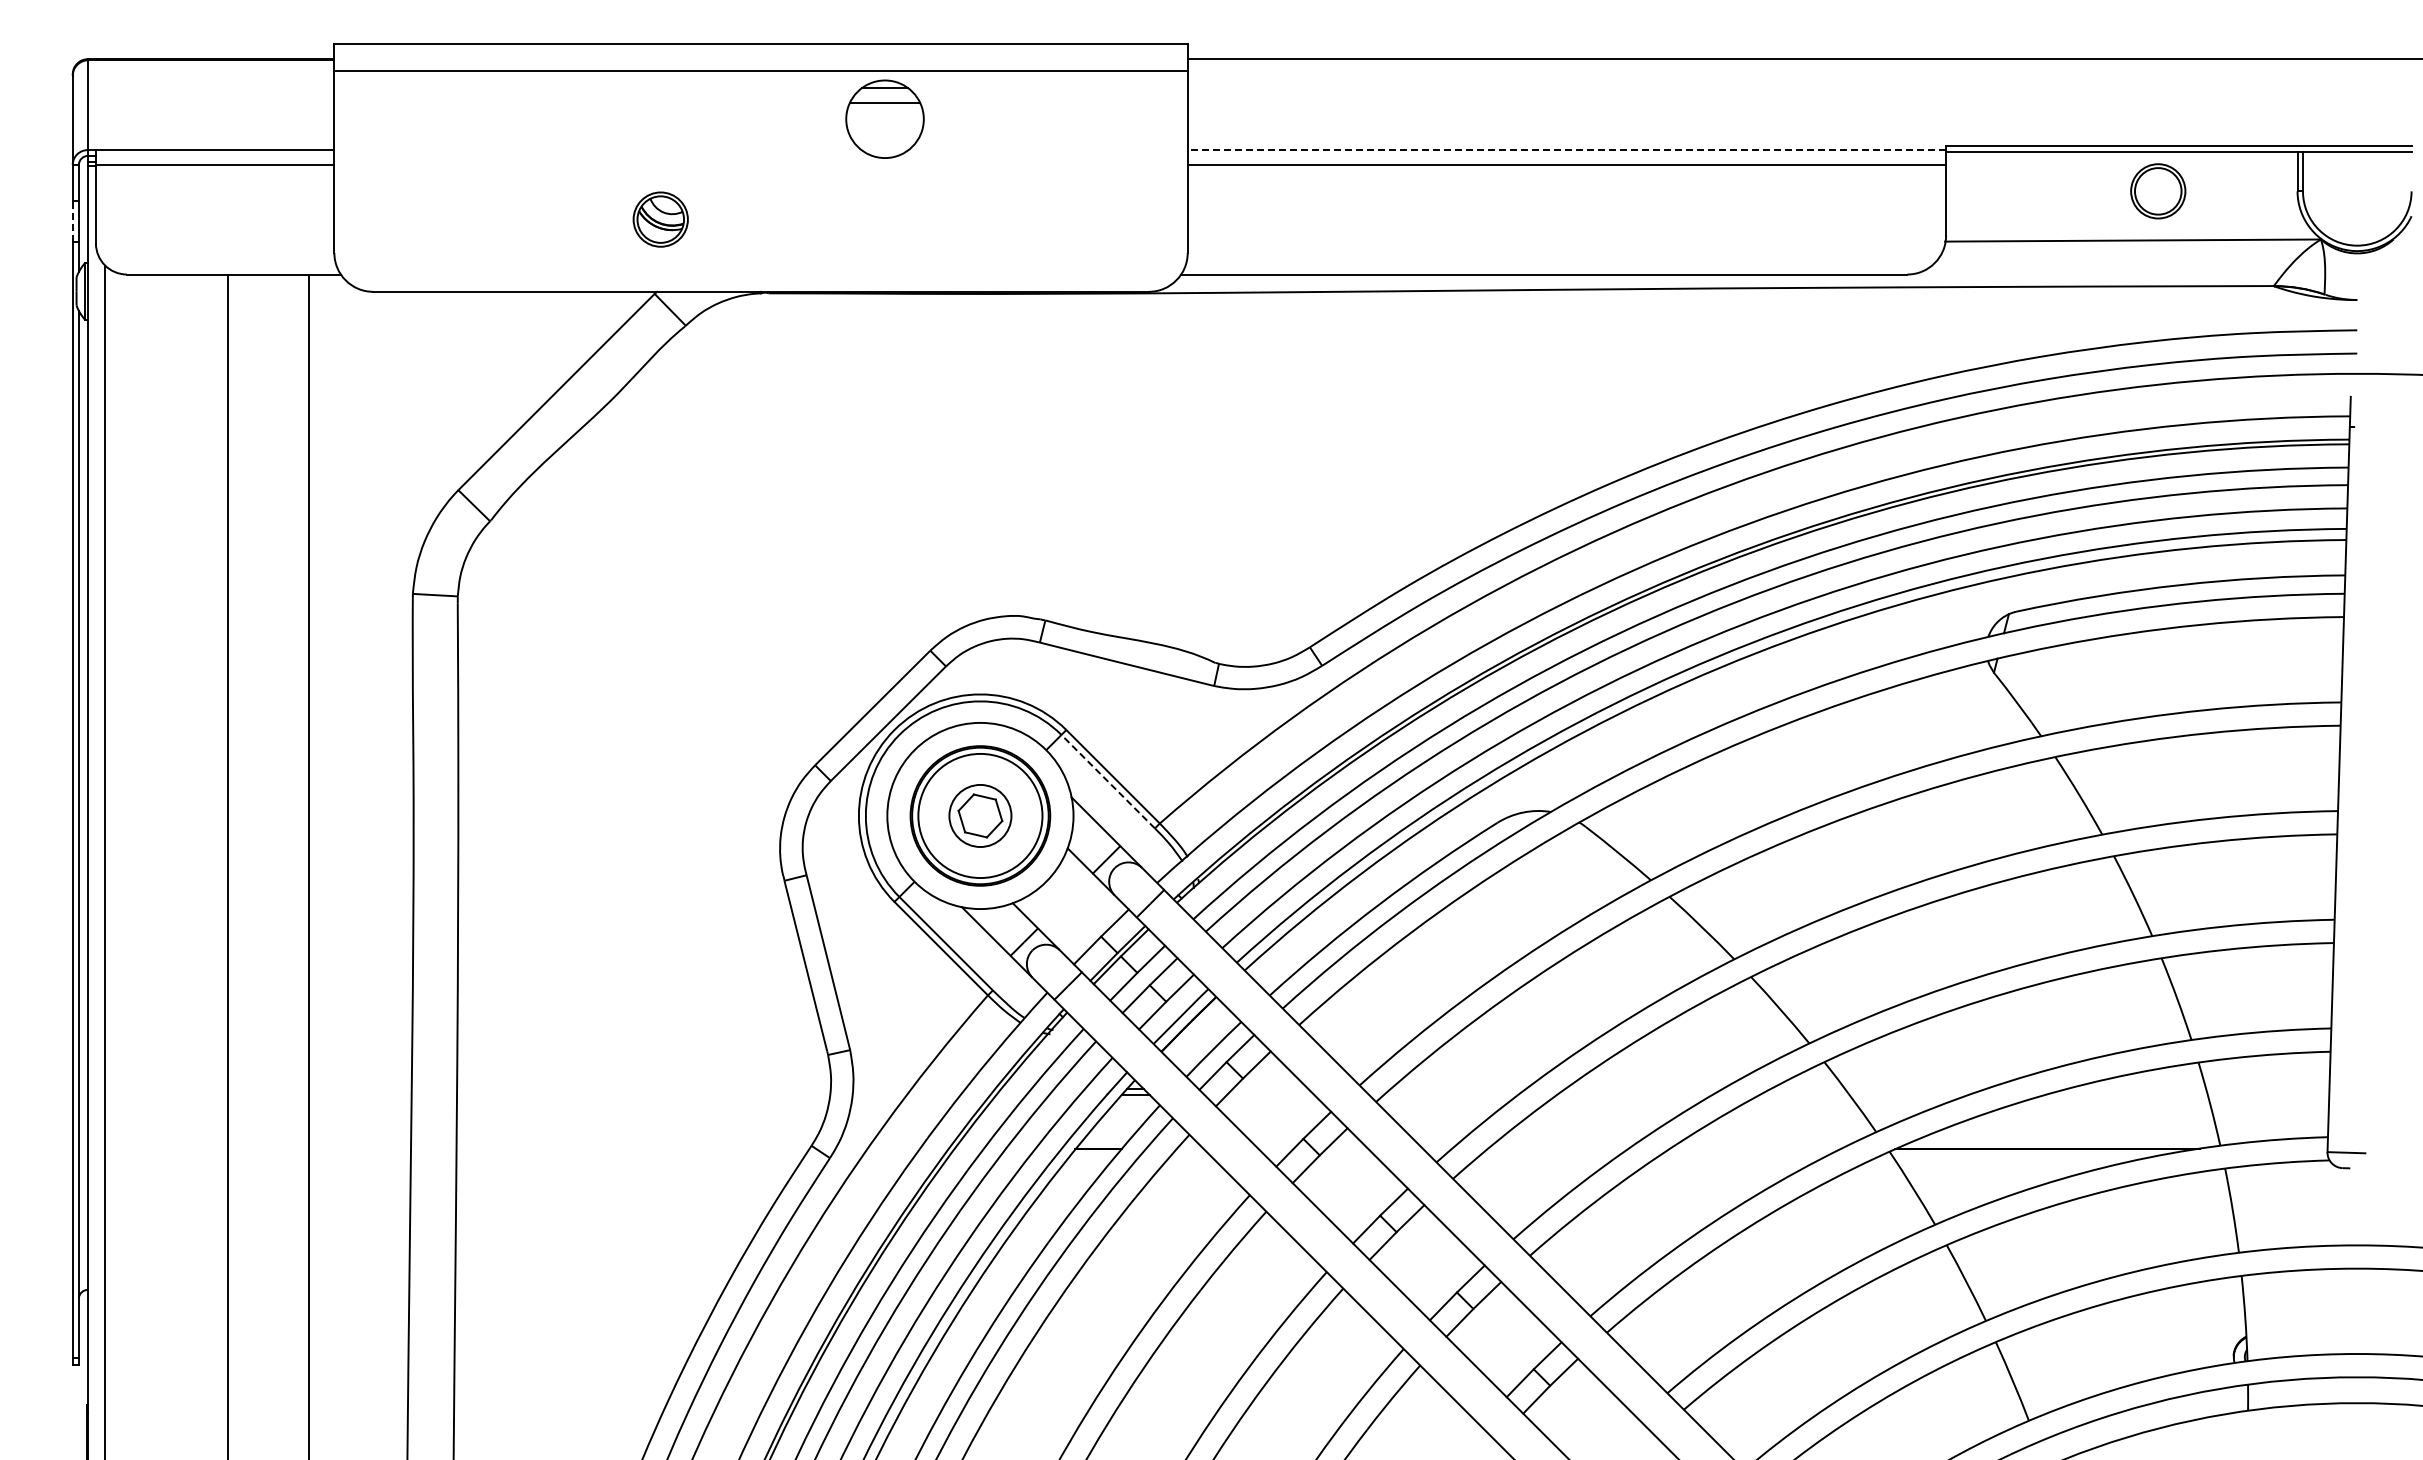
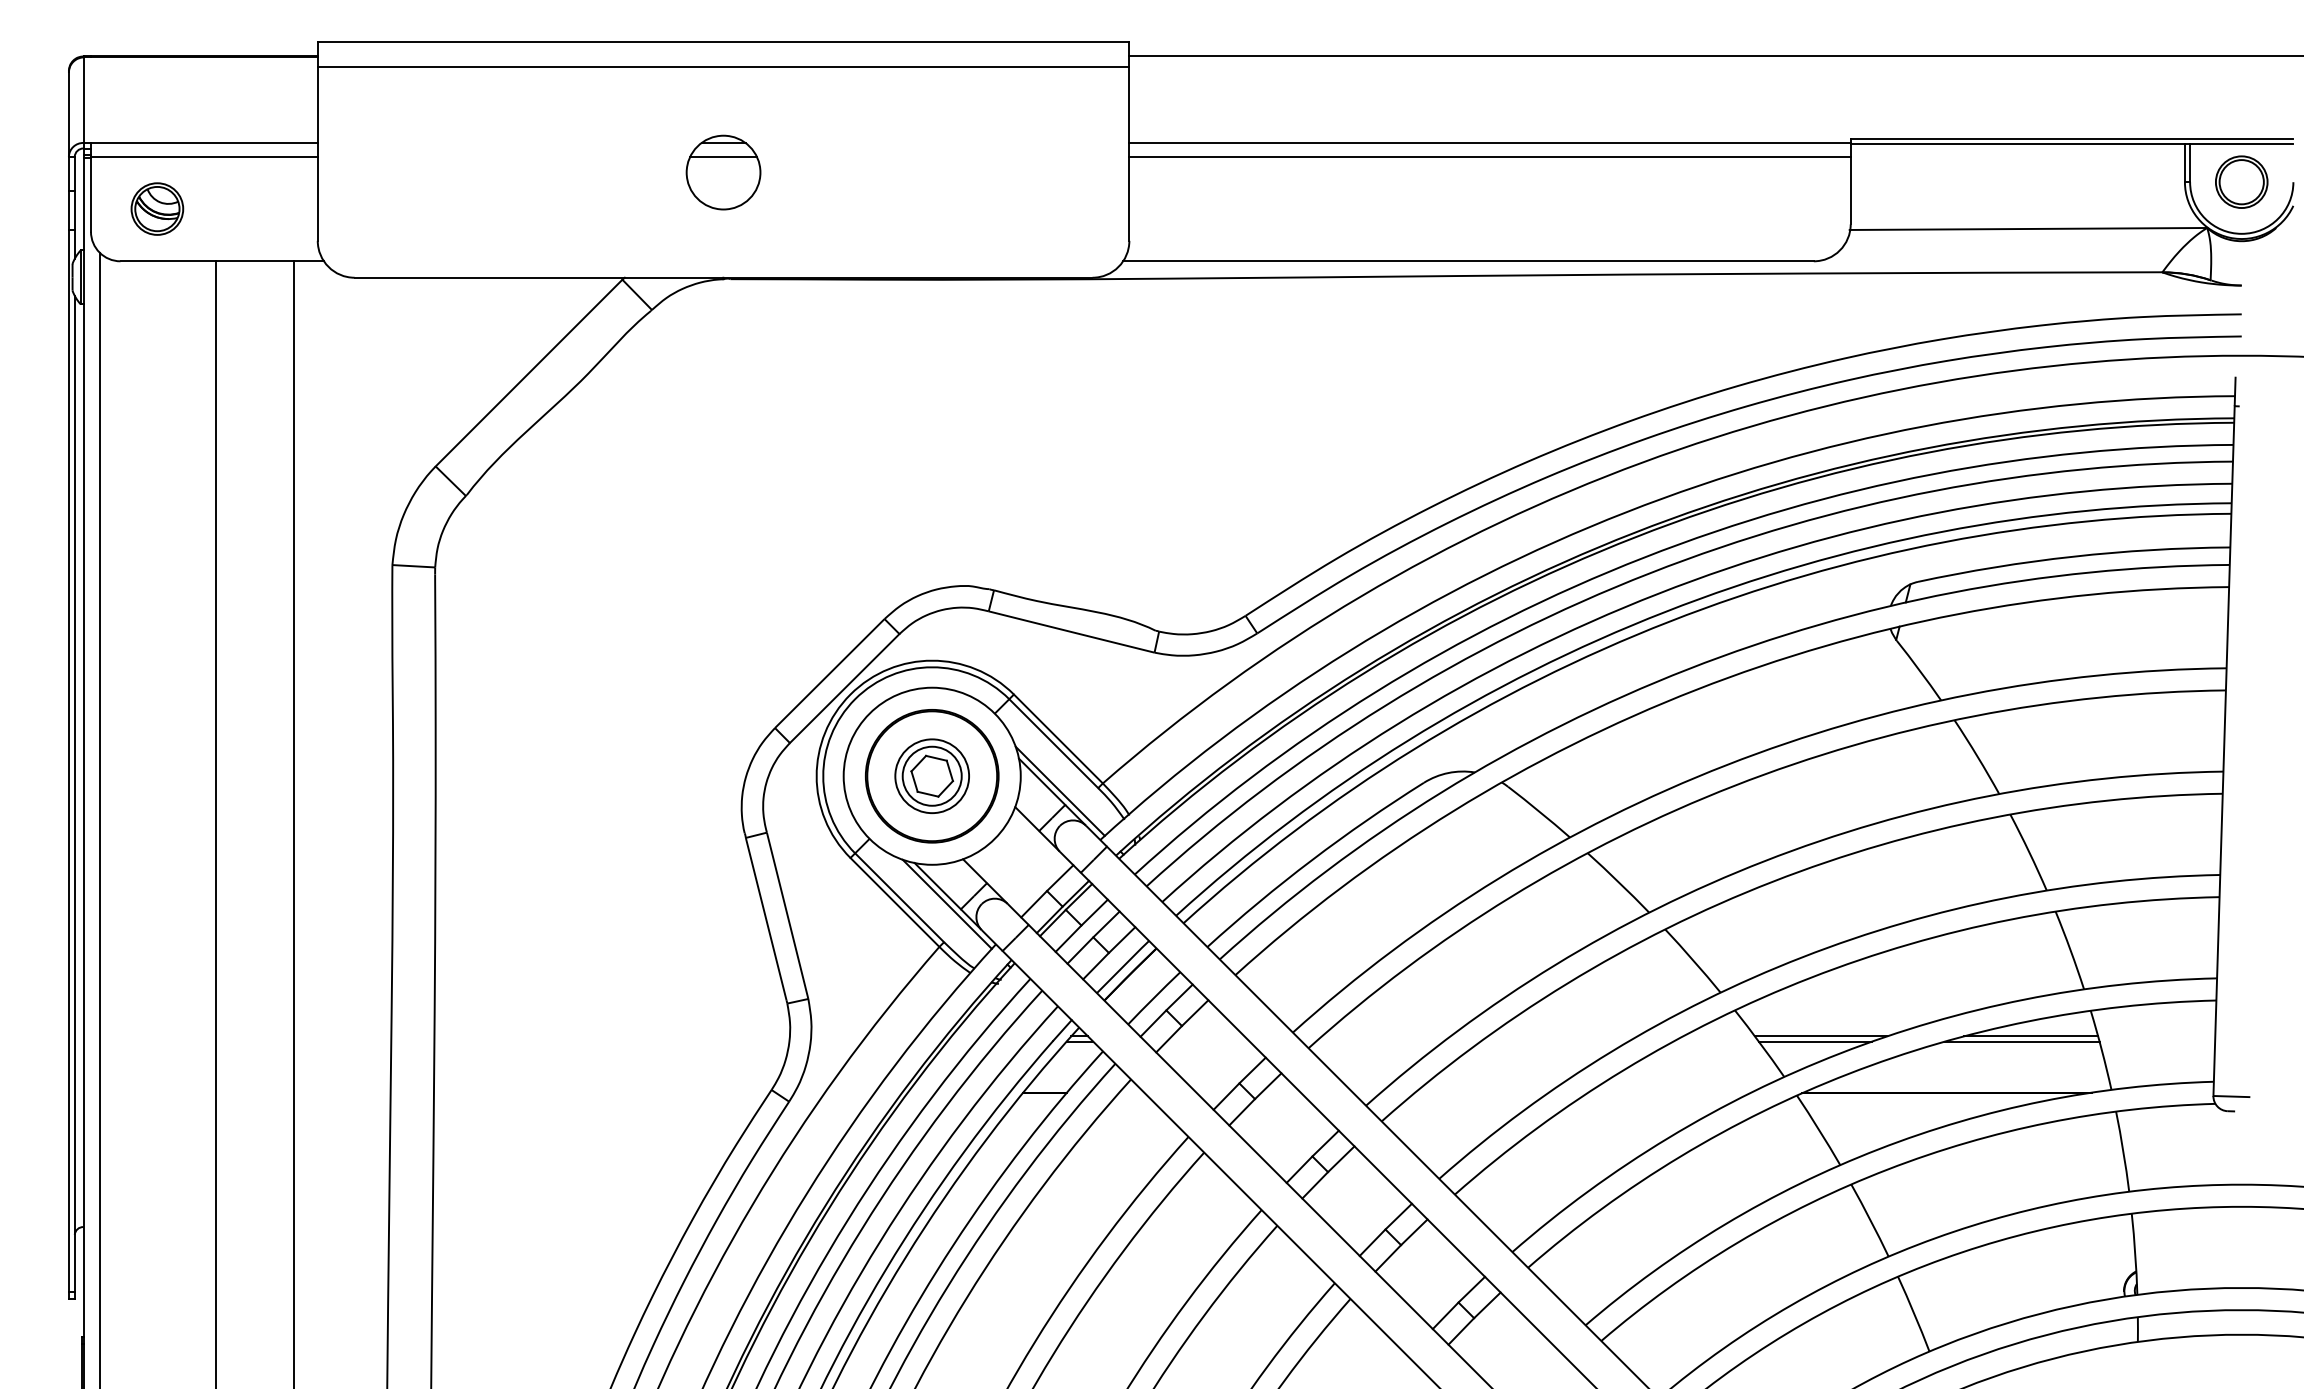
part: (884, 118) -> (723, 171), moved
line: (1566, 150) -> (1489, 143), dashed -> solid
part: (2158, 191) -> (2241, 182), moved
part: (660, 219) -> (157, 208), moved
line: (72, 221) -> (68, 210), dashed -> solid
line: (1107, 781) -> (1053, 743), dashed -> solid
circle: (980, 815) -> (932, 775), size x0.62
line: (1114, 831) -> (1059, 791), added
line: (996, 950) -> (947, 904), added
line: (1914, 1089) -> (1820, 1036), added
line: (2135, 1089) -> (2030, 1036), added
line: (1908, 1094) -> (1814, 1041), added
line: (2126, 1094) -> (2022, 1041), added

